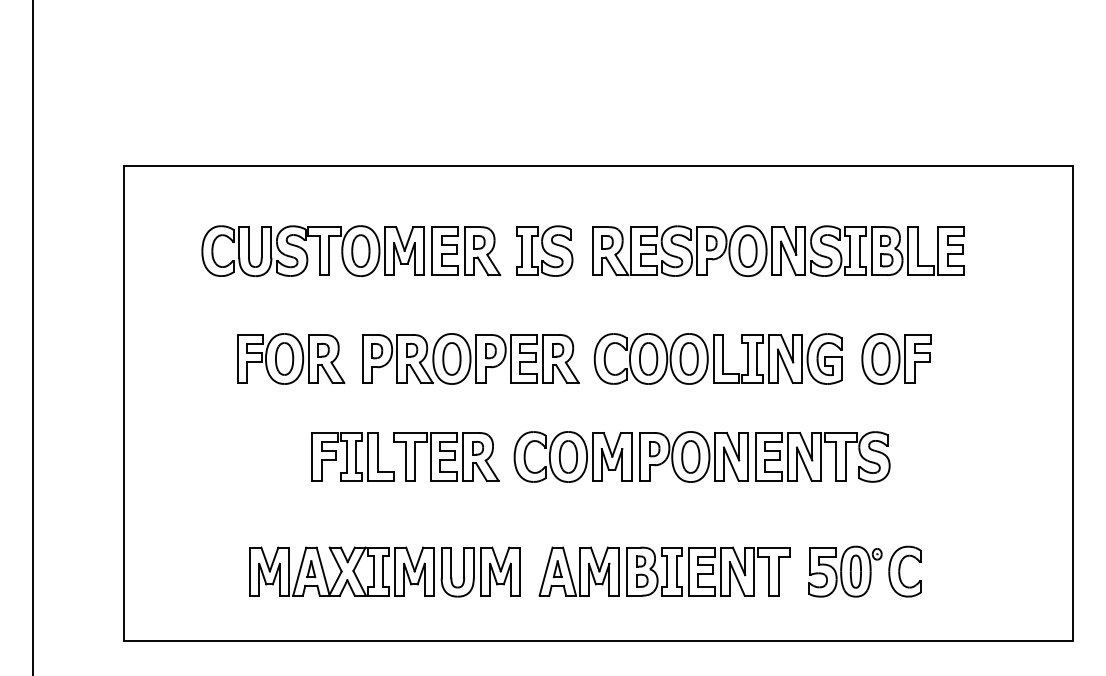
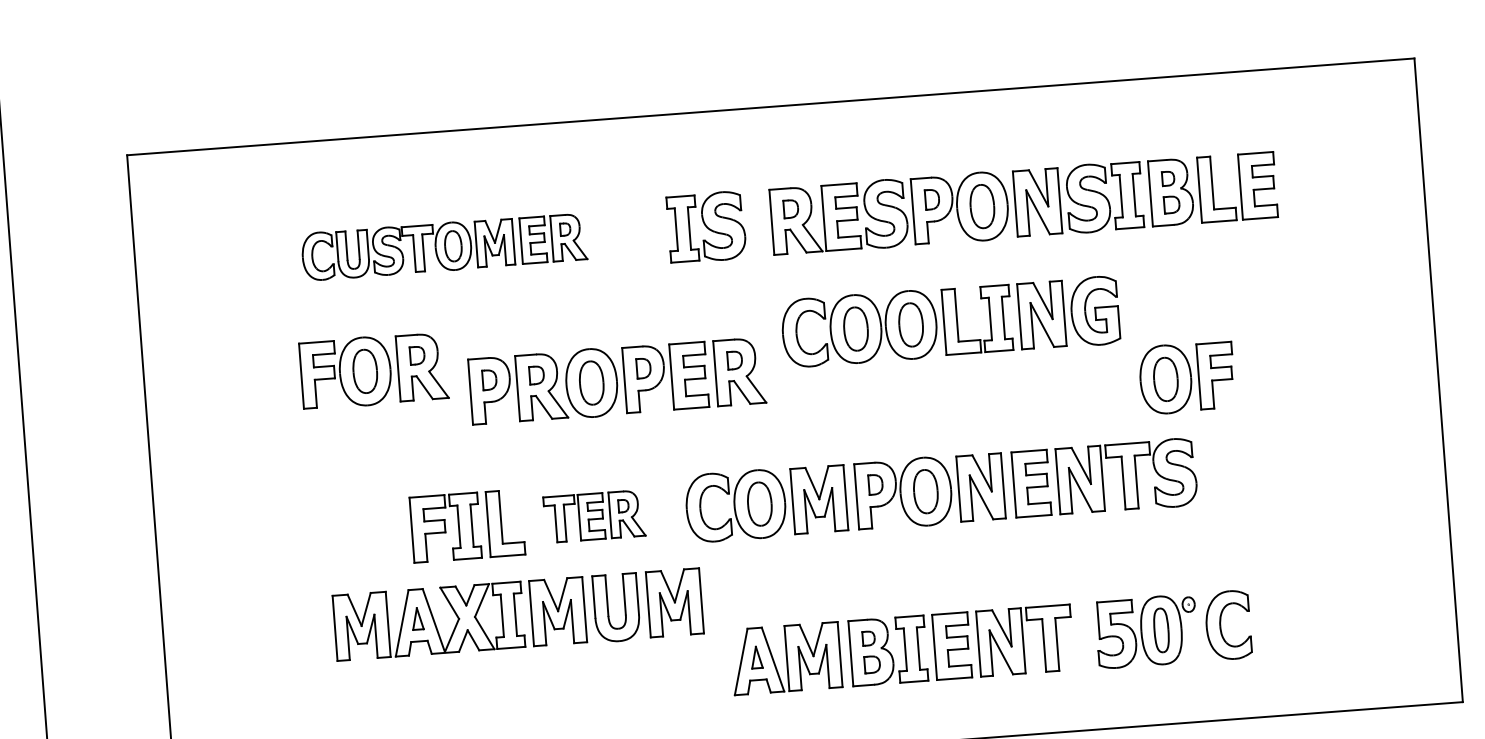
part: (351, 250) -> (444, 246), size x0.7
part: (291, 358) -> (374, 370), moved
part: (717, 358) -> (949, 321), moved
part: (896, 358) -> (1186, 377), moved
part: (446, 456) -> (594, 515), size x0.7
part: (384, 571) -> (517, 614), moved

